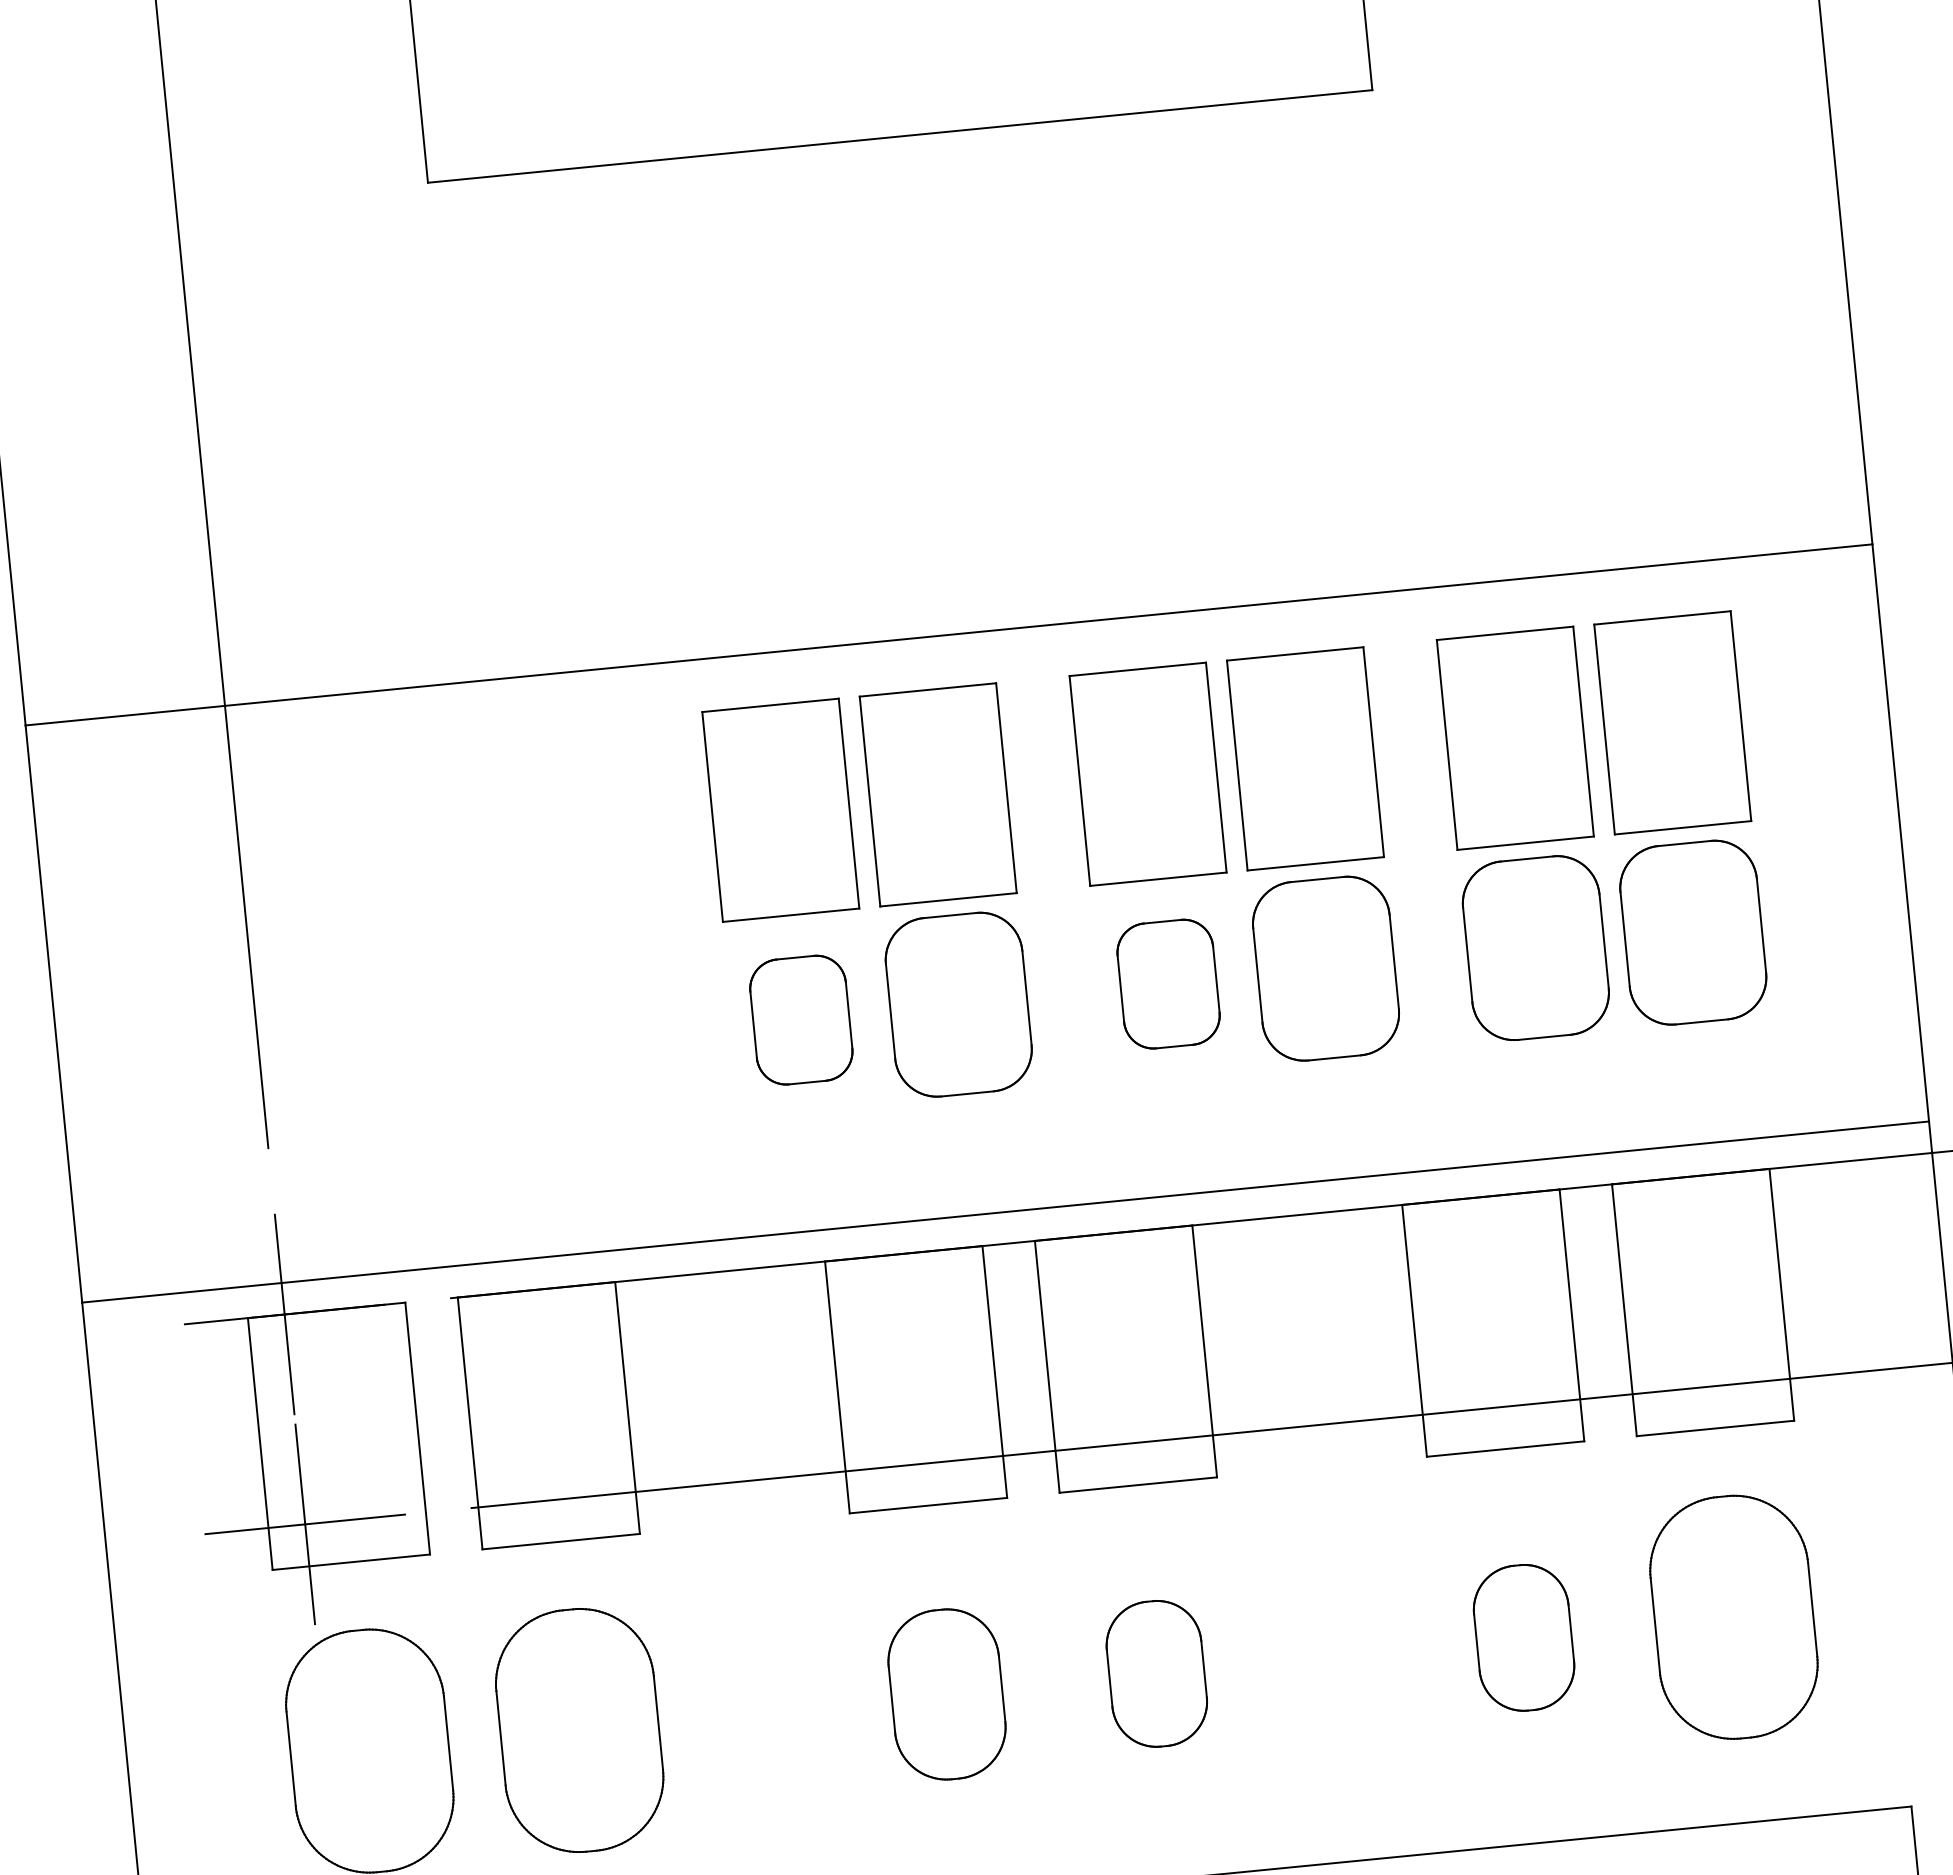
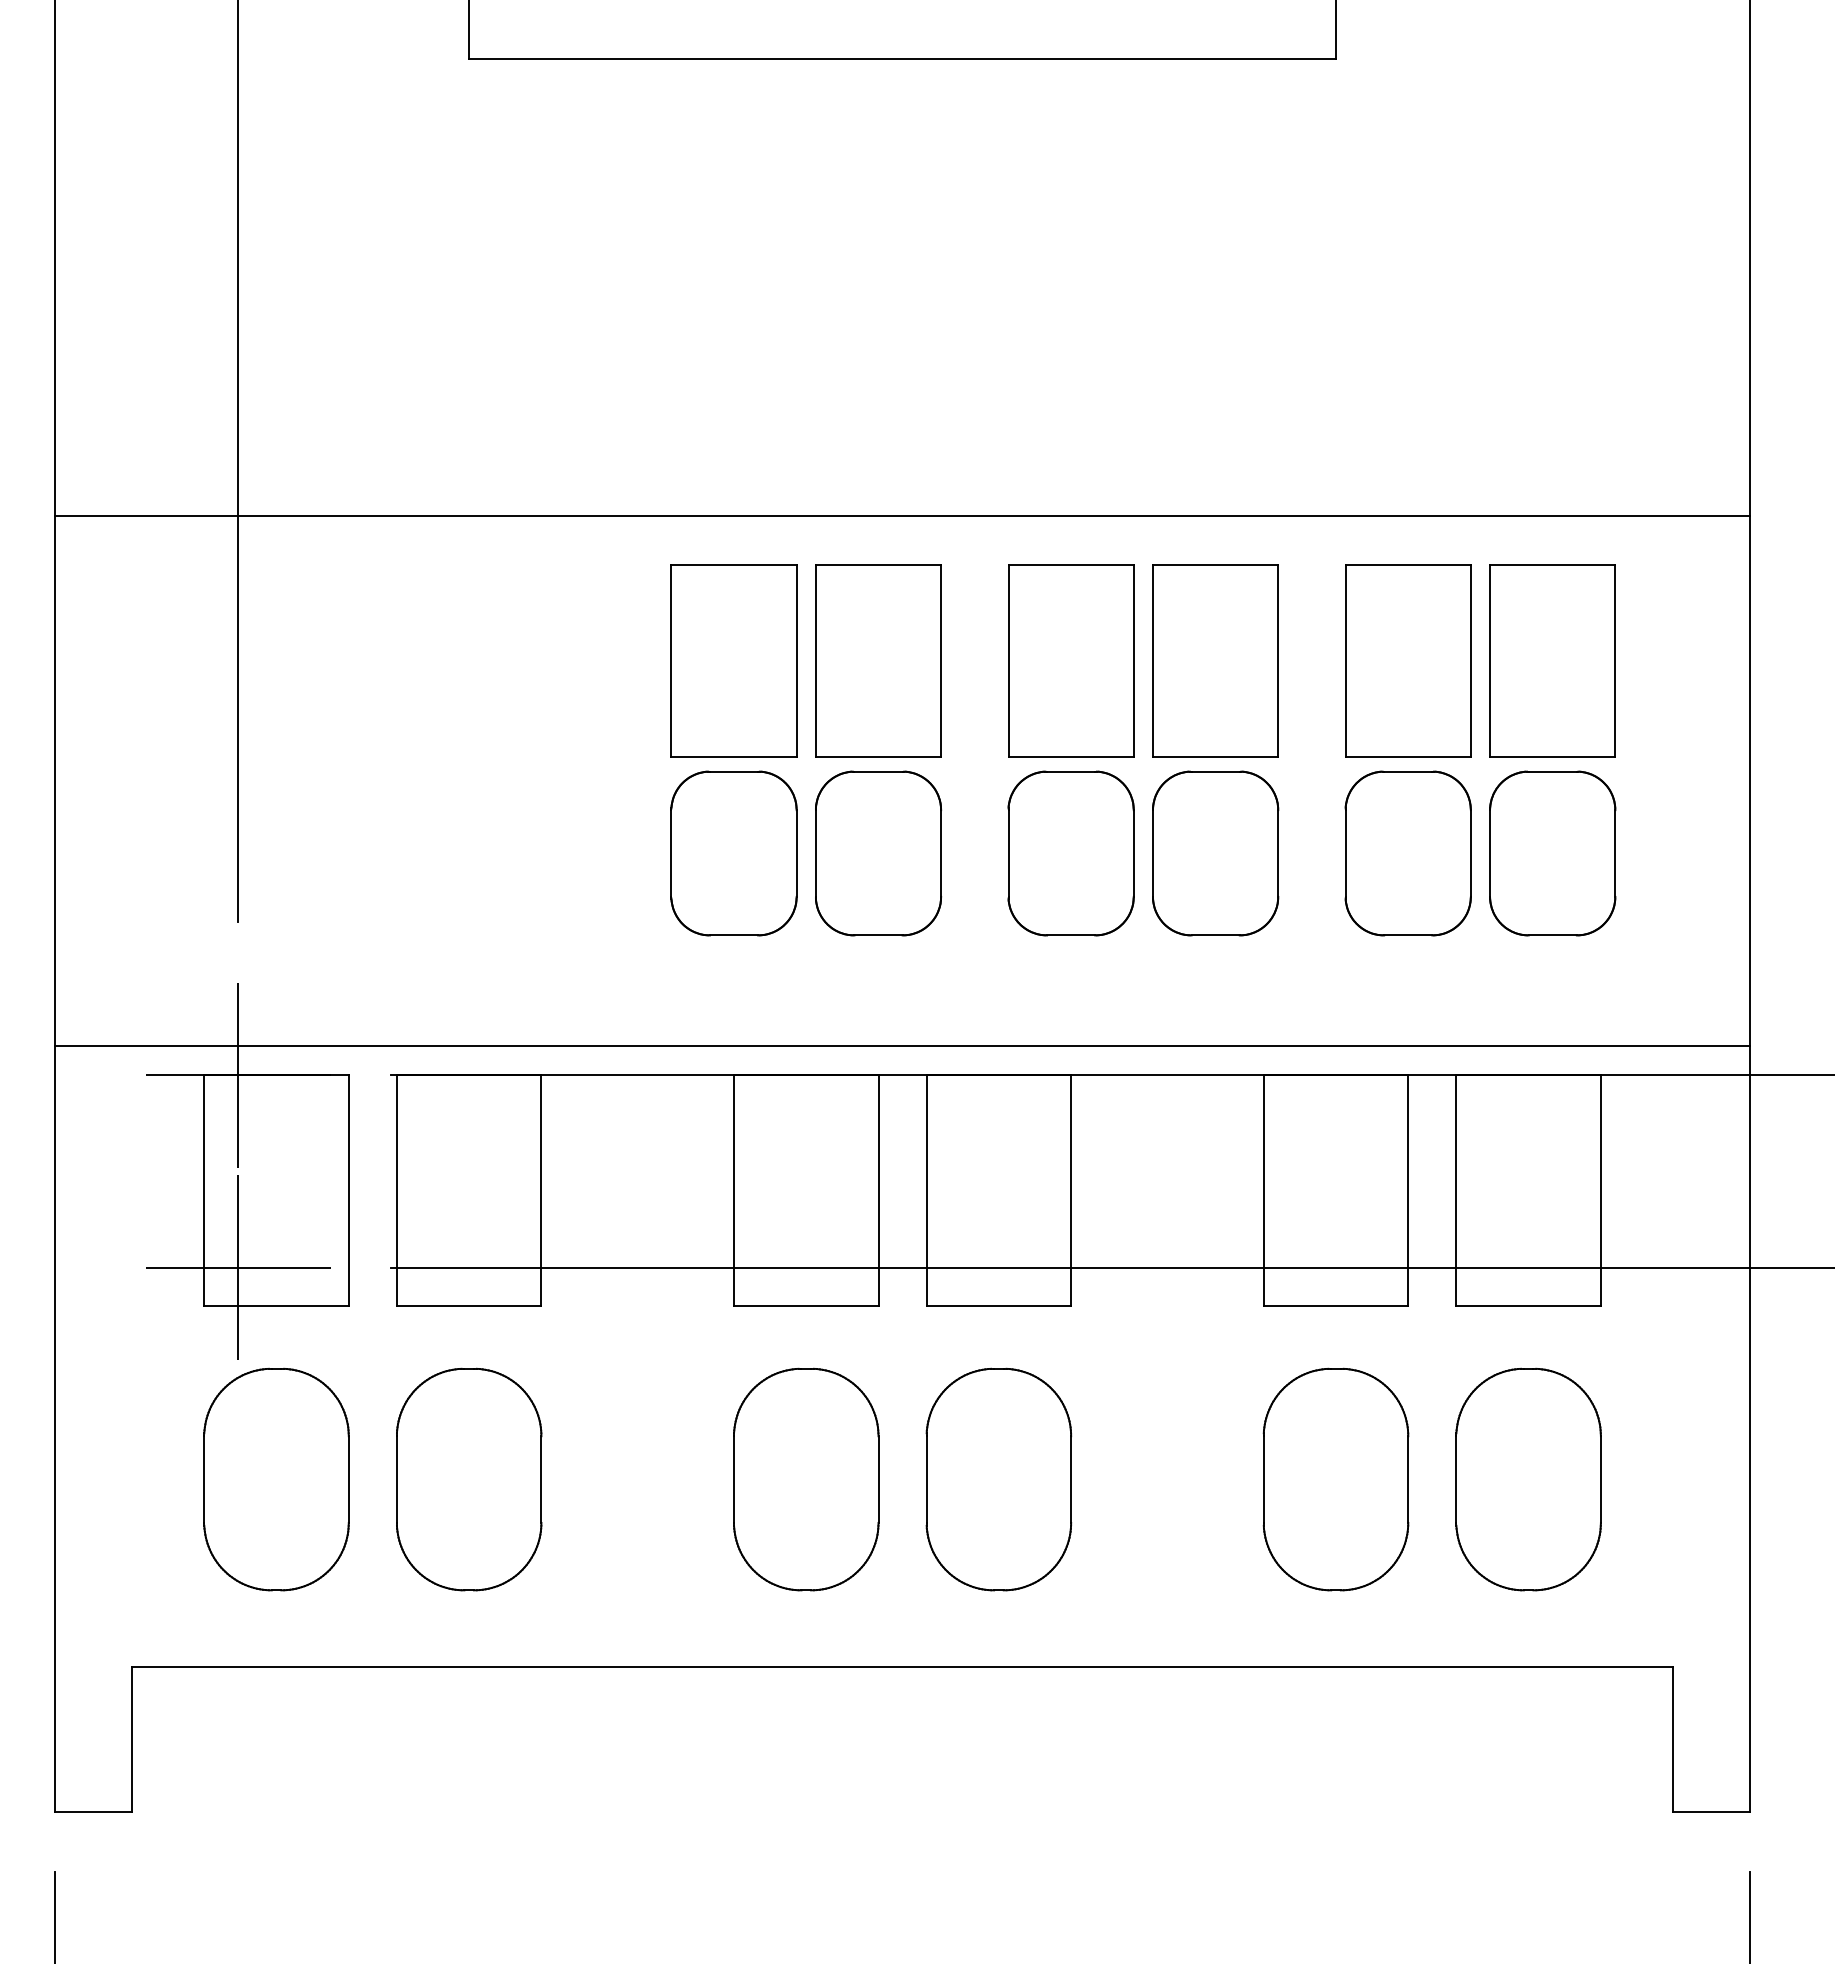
part: (1167, 984) -> (1070, 853), size x1.43
part: (800, 1020) -> (733, 853), size x1.43
part: (1523, 1637) -> (1335, 1479), size x1.67
part: (1156, 1673) -> (998, 1479), size x1.67
part: (947, 1694) -> (806, 1479), size x1.43

